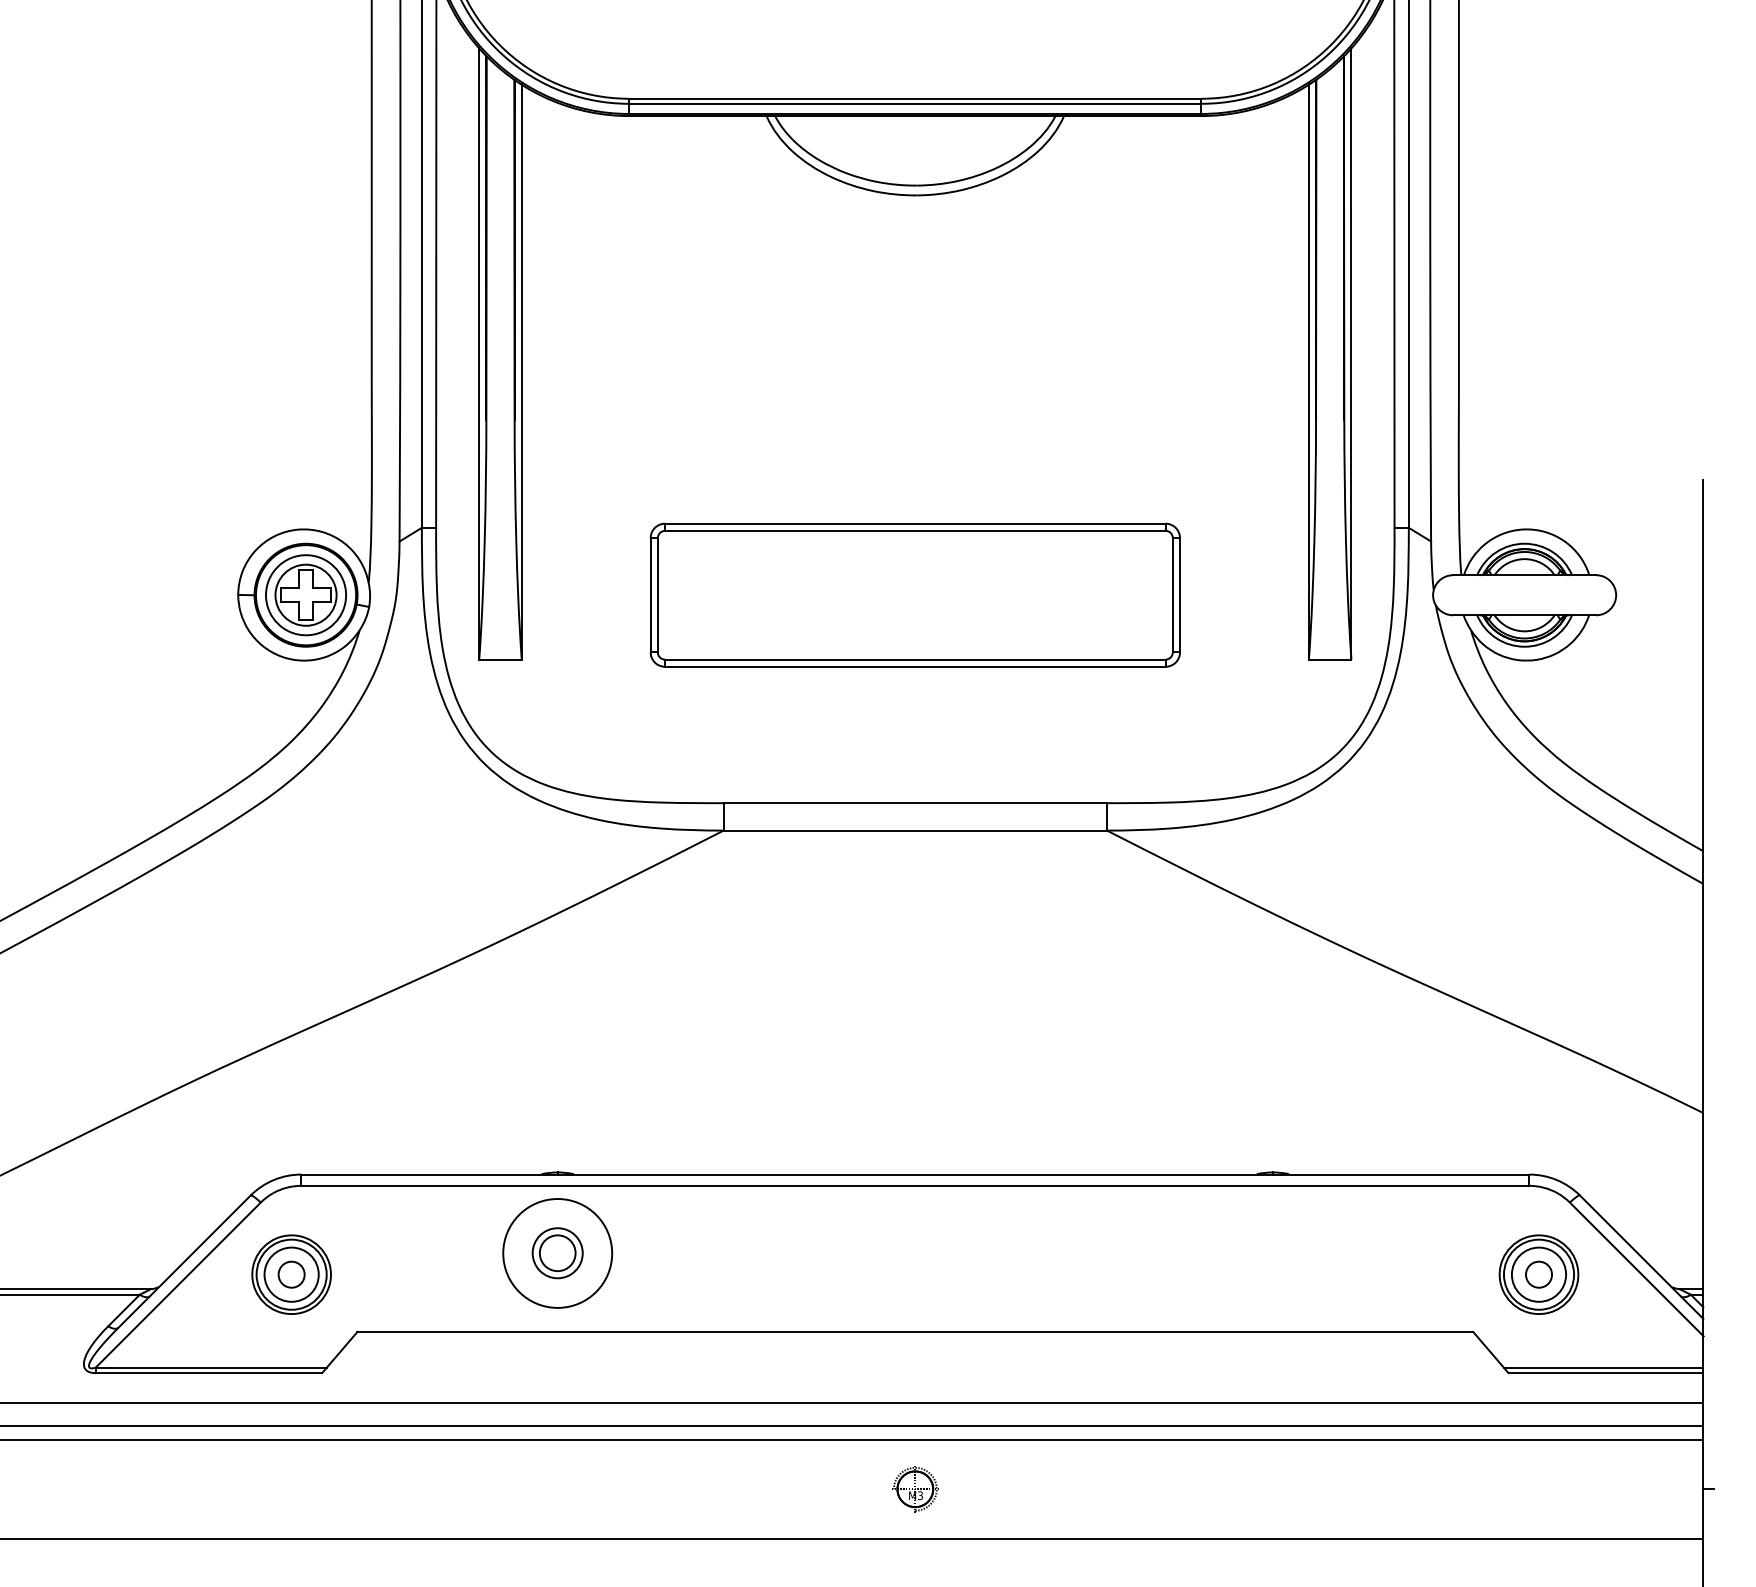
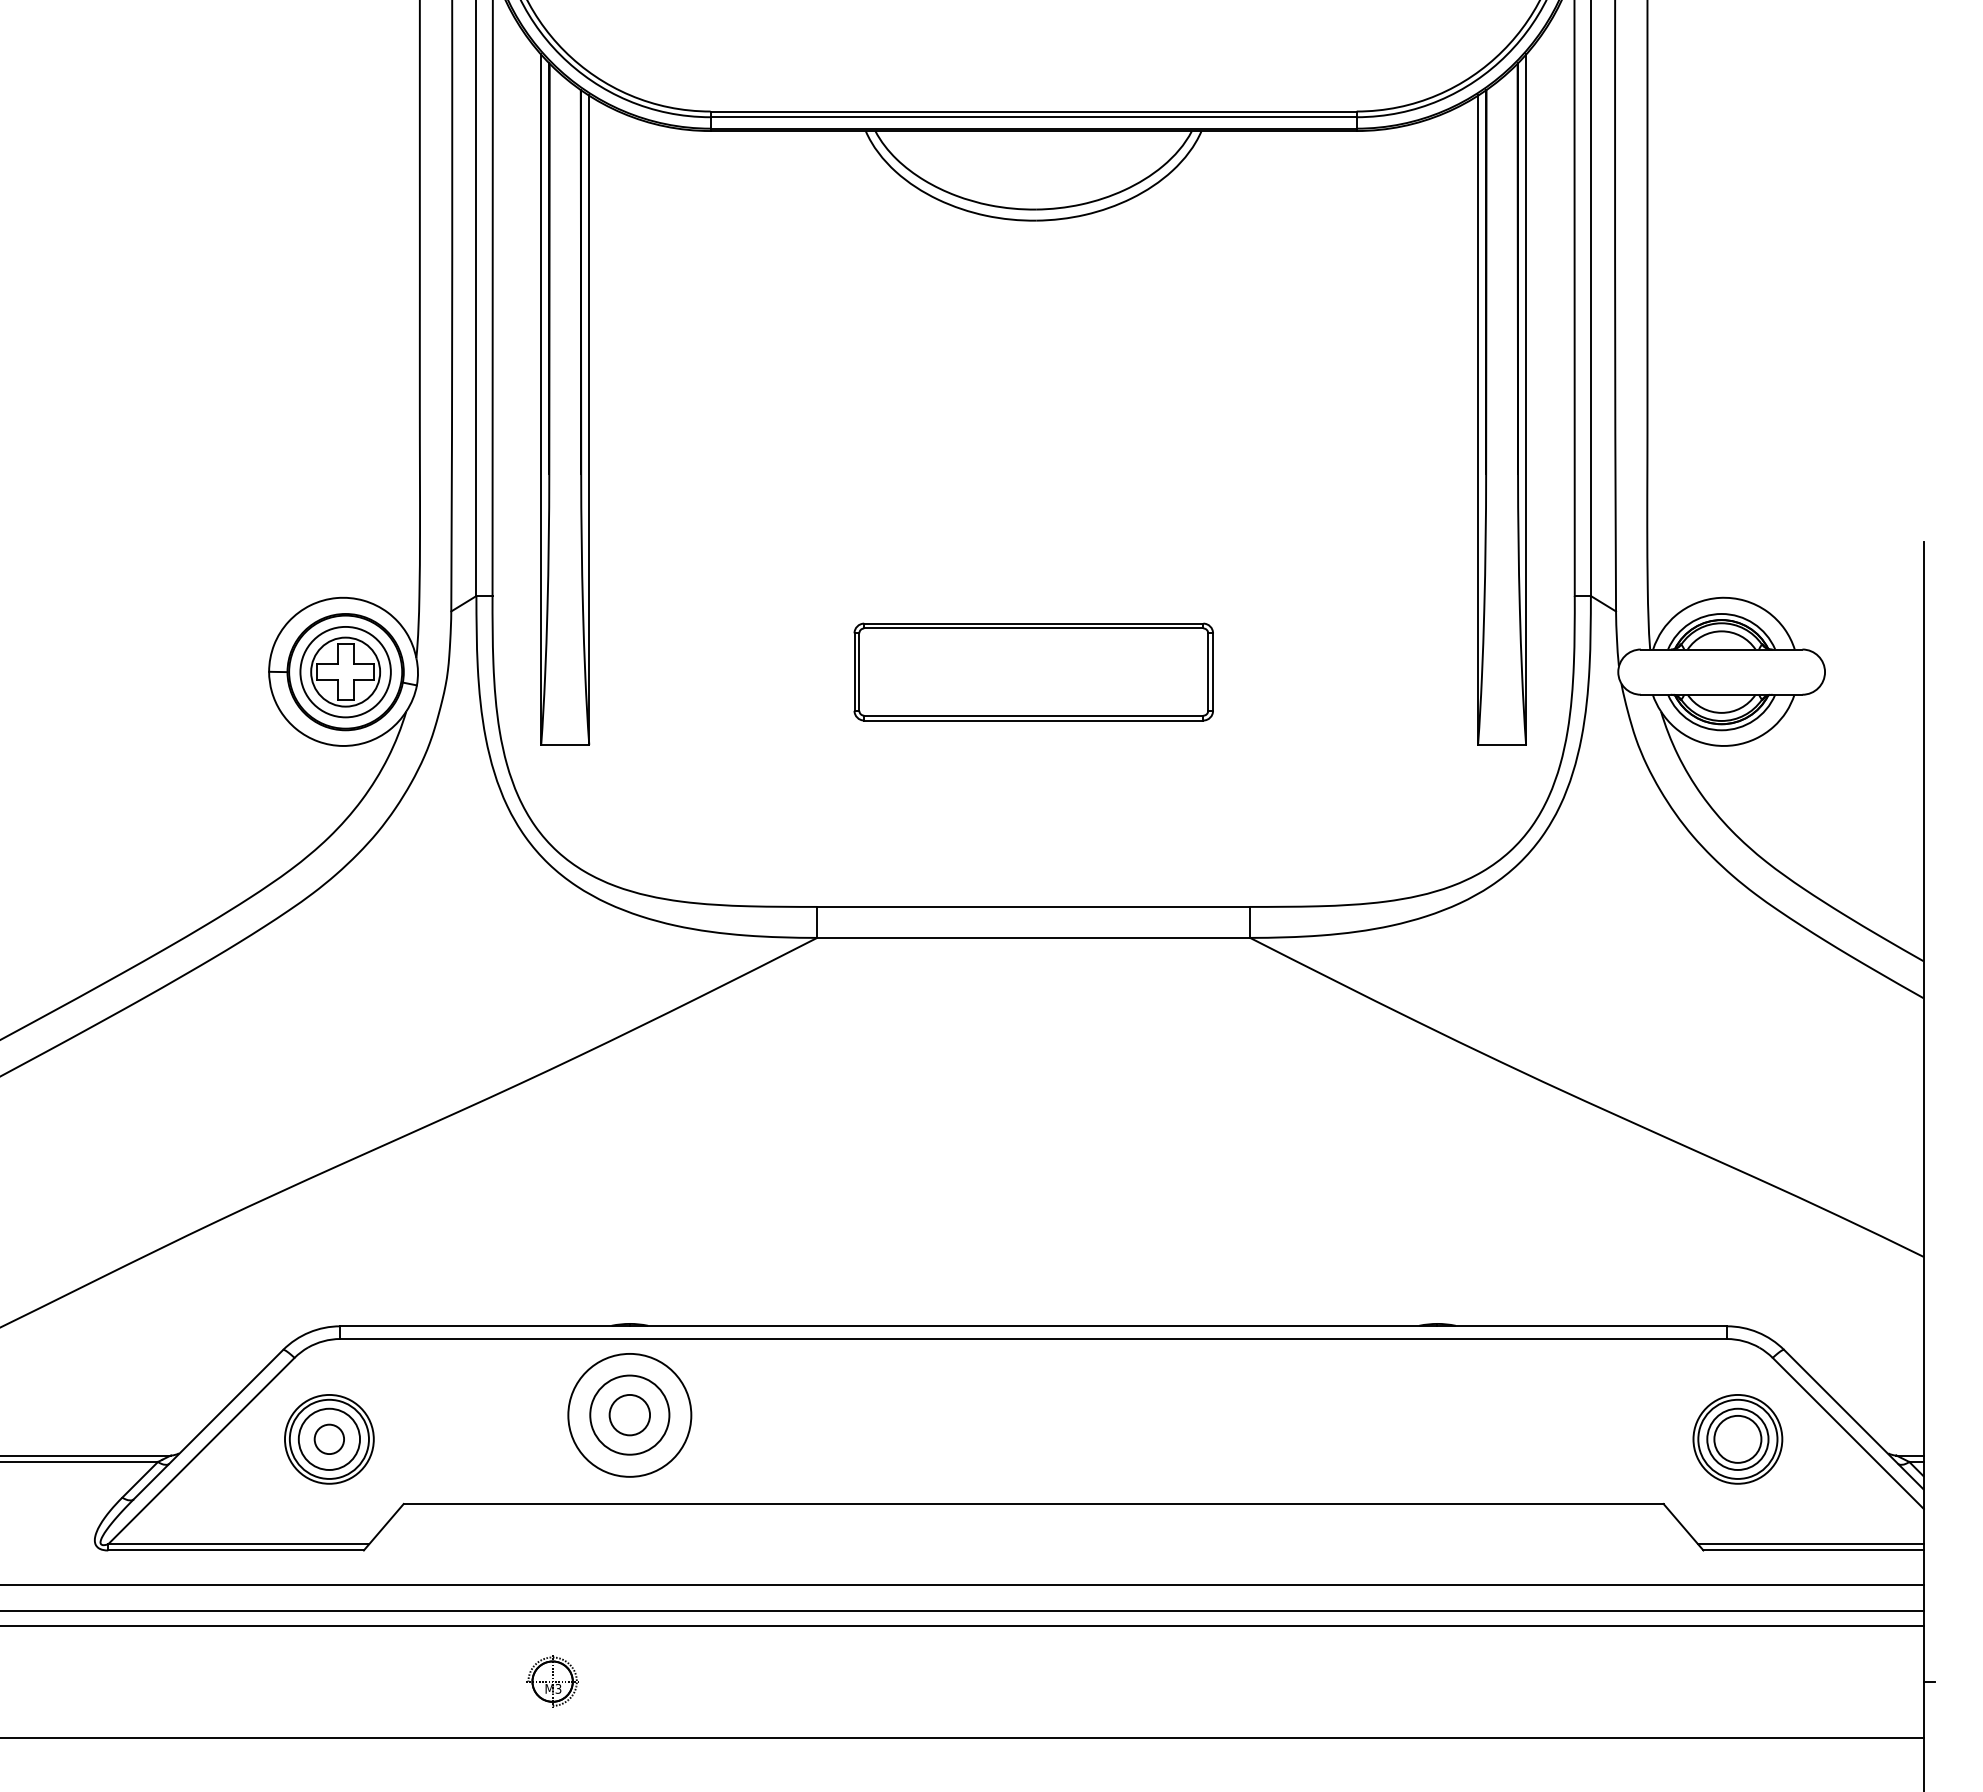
part: (915, 594) -> (1033, 671), size x0.6
circle: (557, 1252) -> (629, 1414), size x1.4
circle: (1538, 1274) -> (1737, 1439), size x1.6
part: (915, 1489) -> (552, 1681), moved

